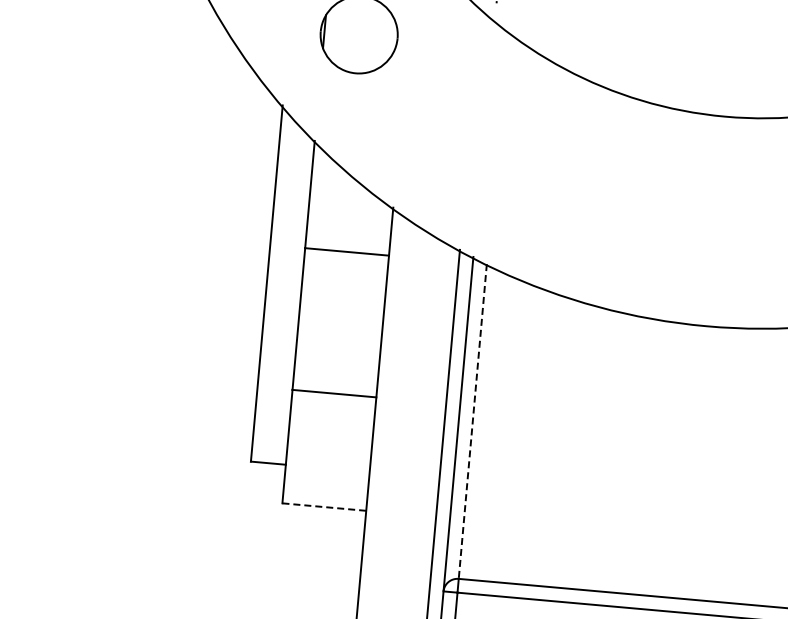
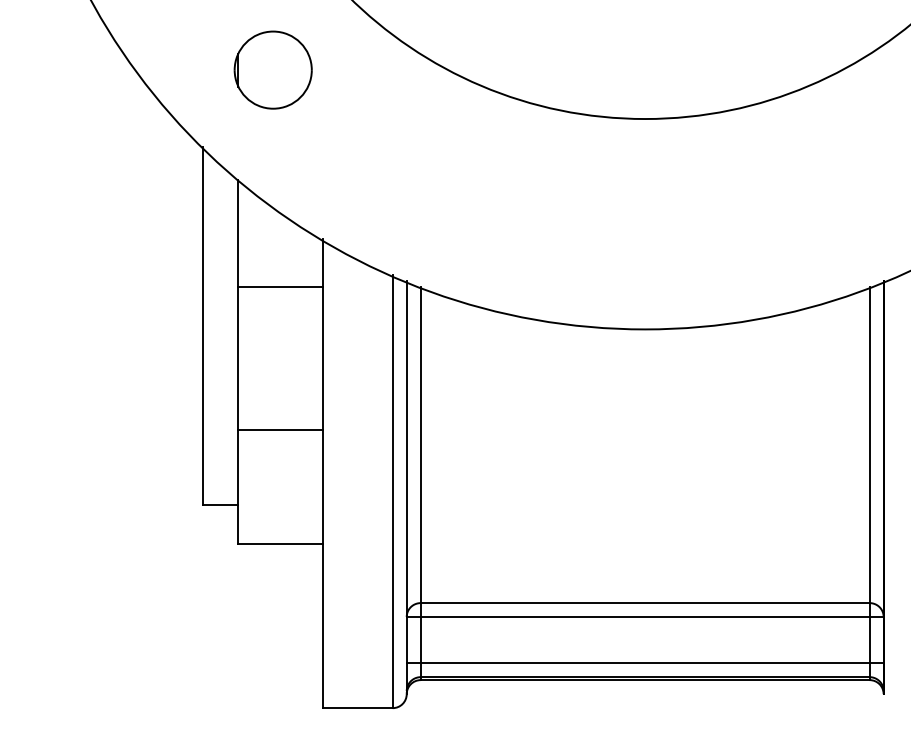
line: (472, 421) -> (420, 445), dashed -> solid
line: (324, 507) -> (280, 543), dashed -> solid

